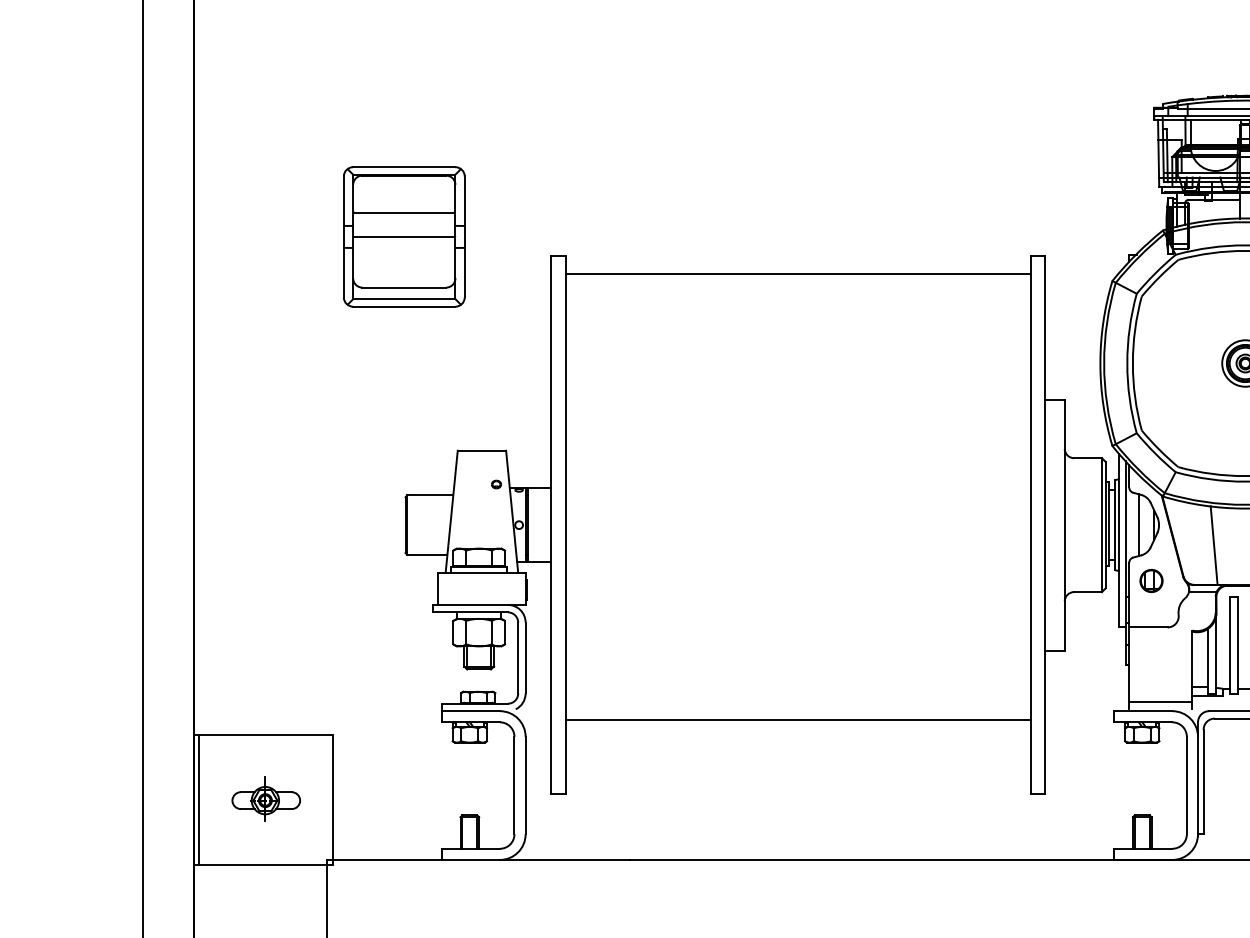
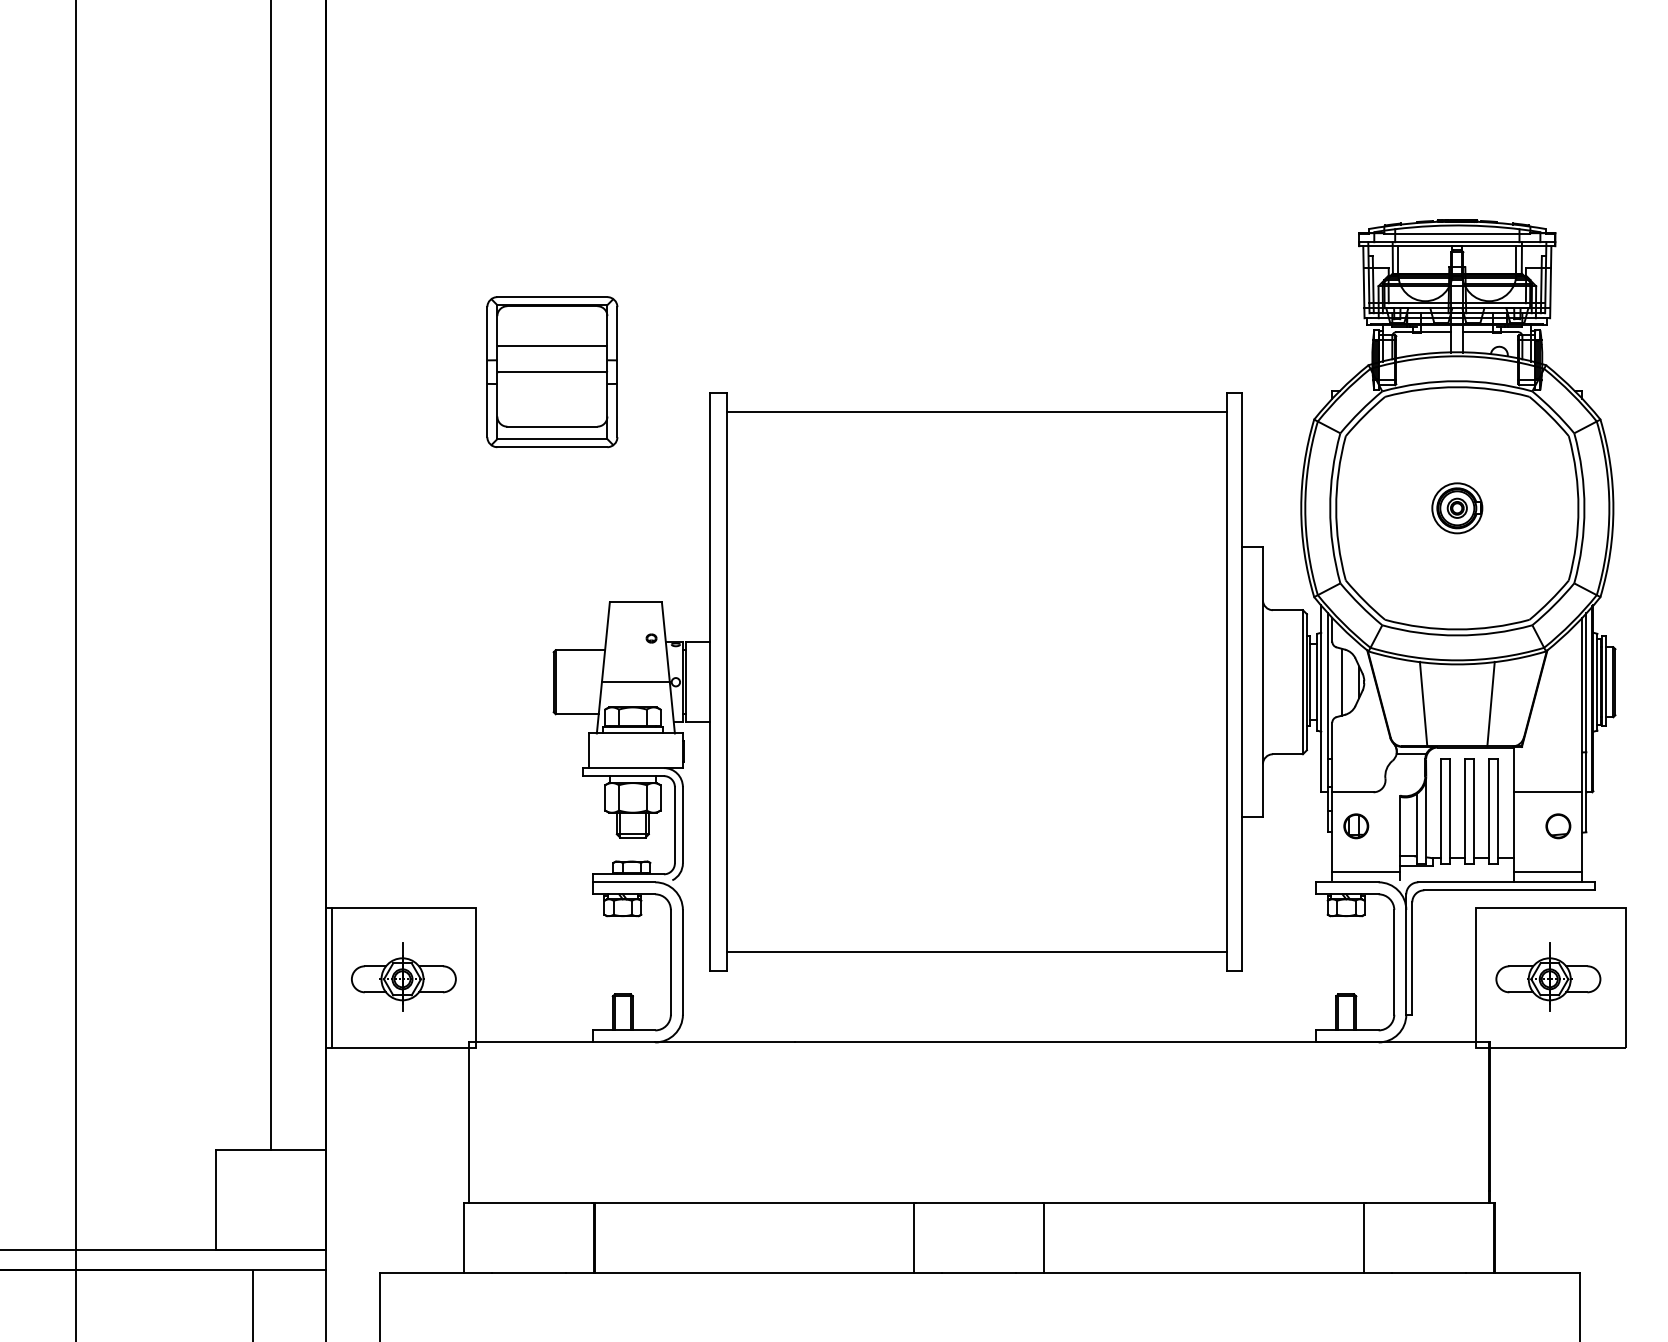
line: (481, 525) -> (635, 682), added
part: (1151, 581) -> (1356, 826), moved
line: (798, 720) -> (976, 952), moved
part: (265, 798) -> (403, 976), size x1.43

